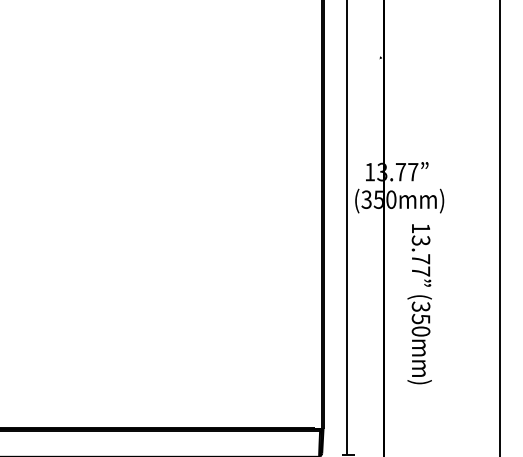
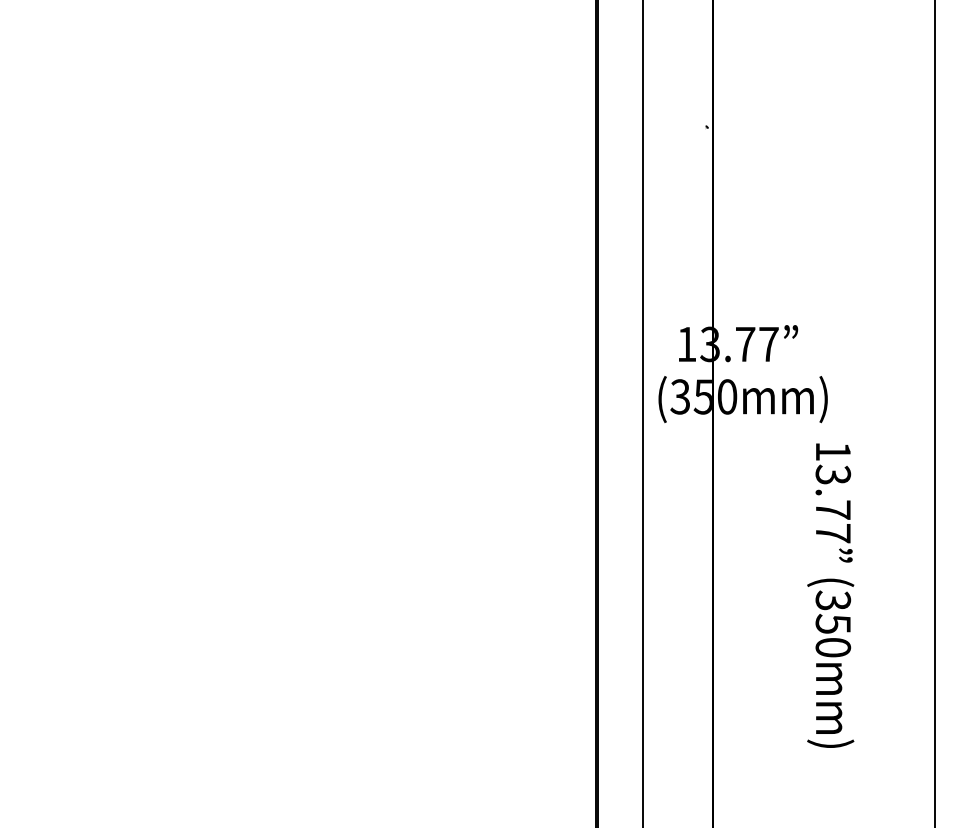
text: (419, 304) -> (830, 596), moved

